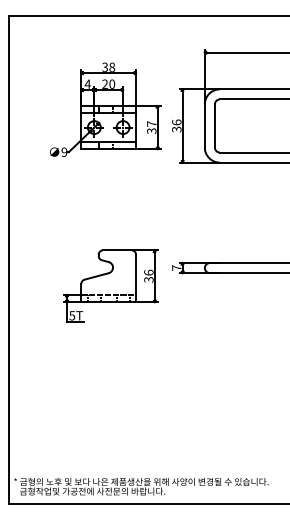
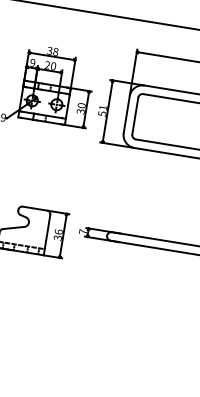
text: (87, 83) -> (32, 62), 4 -> 9
text: (151, 123) -> (81, 105), 37 -> 30
text: (176, 125) -> (102, 110), 36 -> 51

